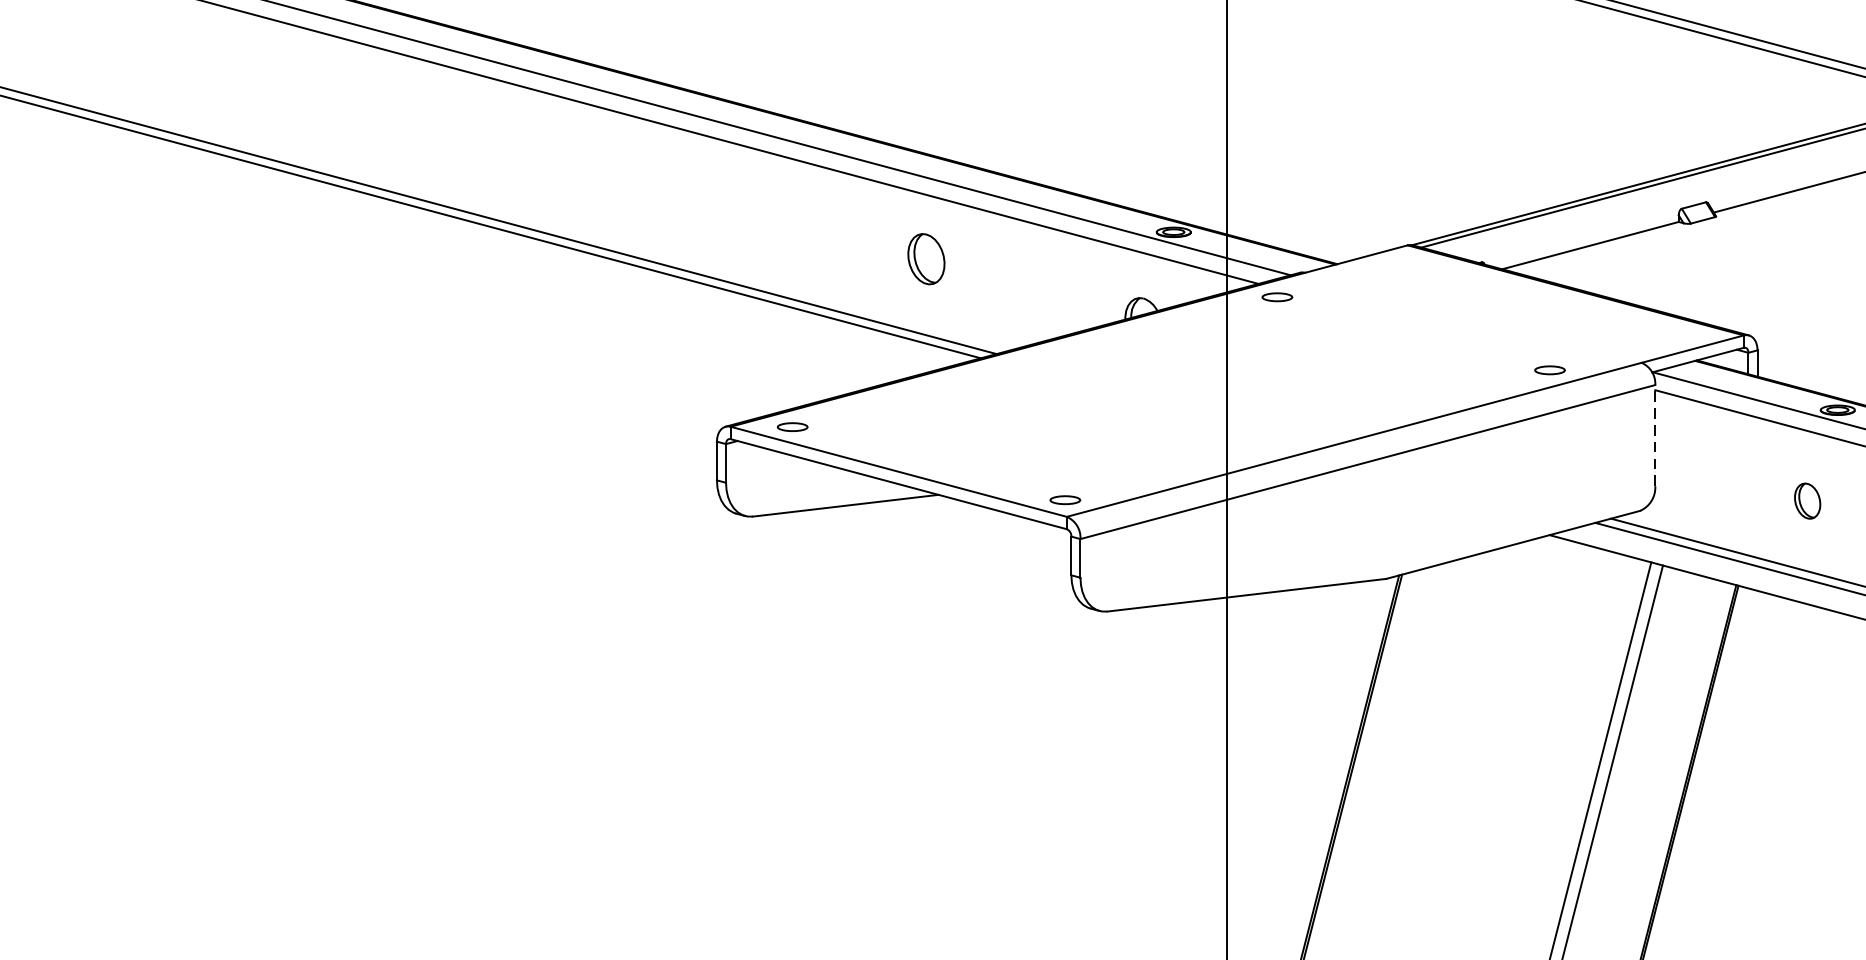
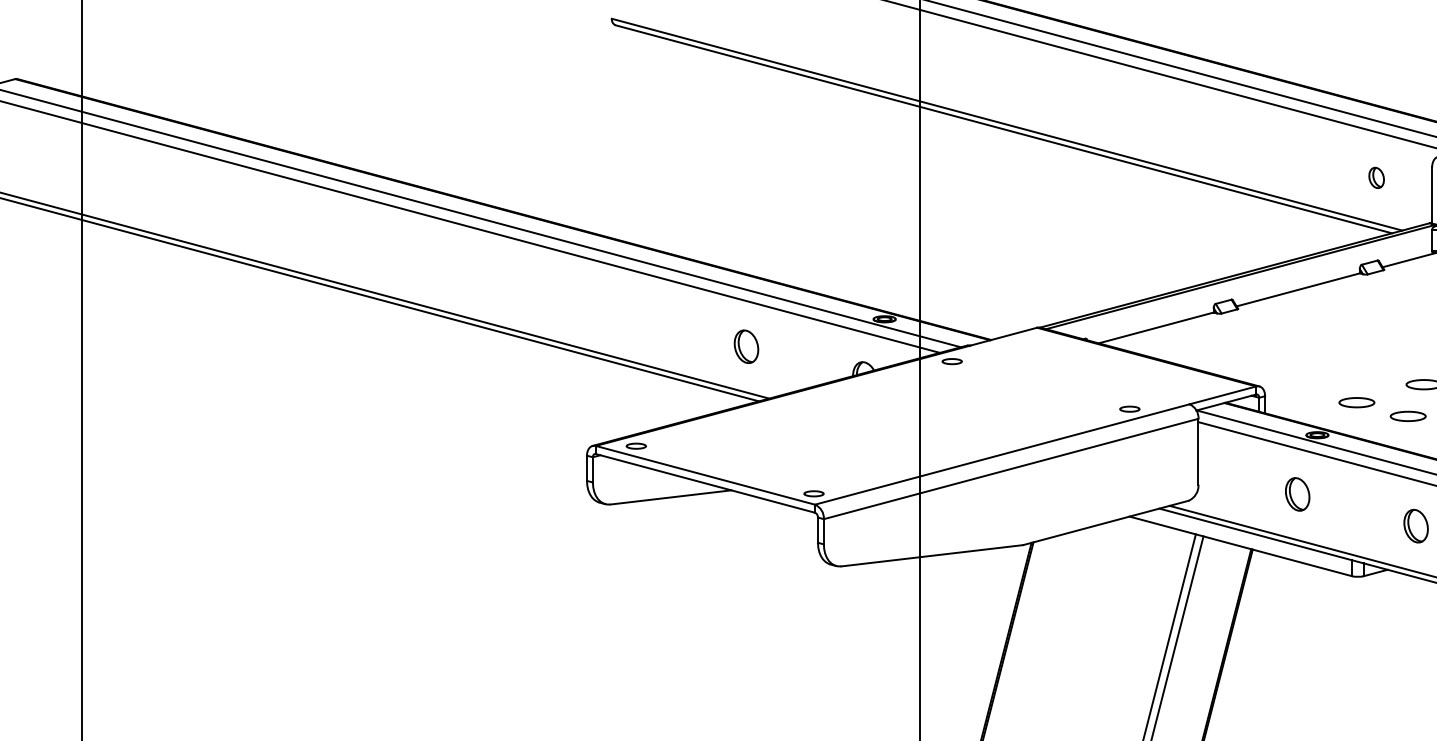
part: (926, 258) -> (746, 346), moved
line: (1655, 435) -> (1198, 451), dashed -> solid
part: (1807, 501) -> (1297, 494), size x1.43

